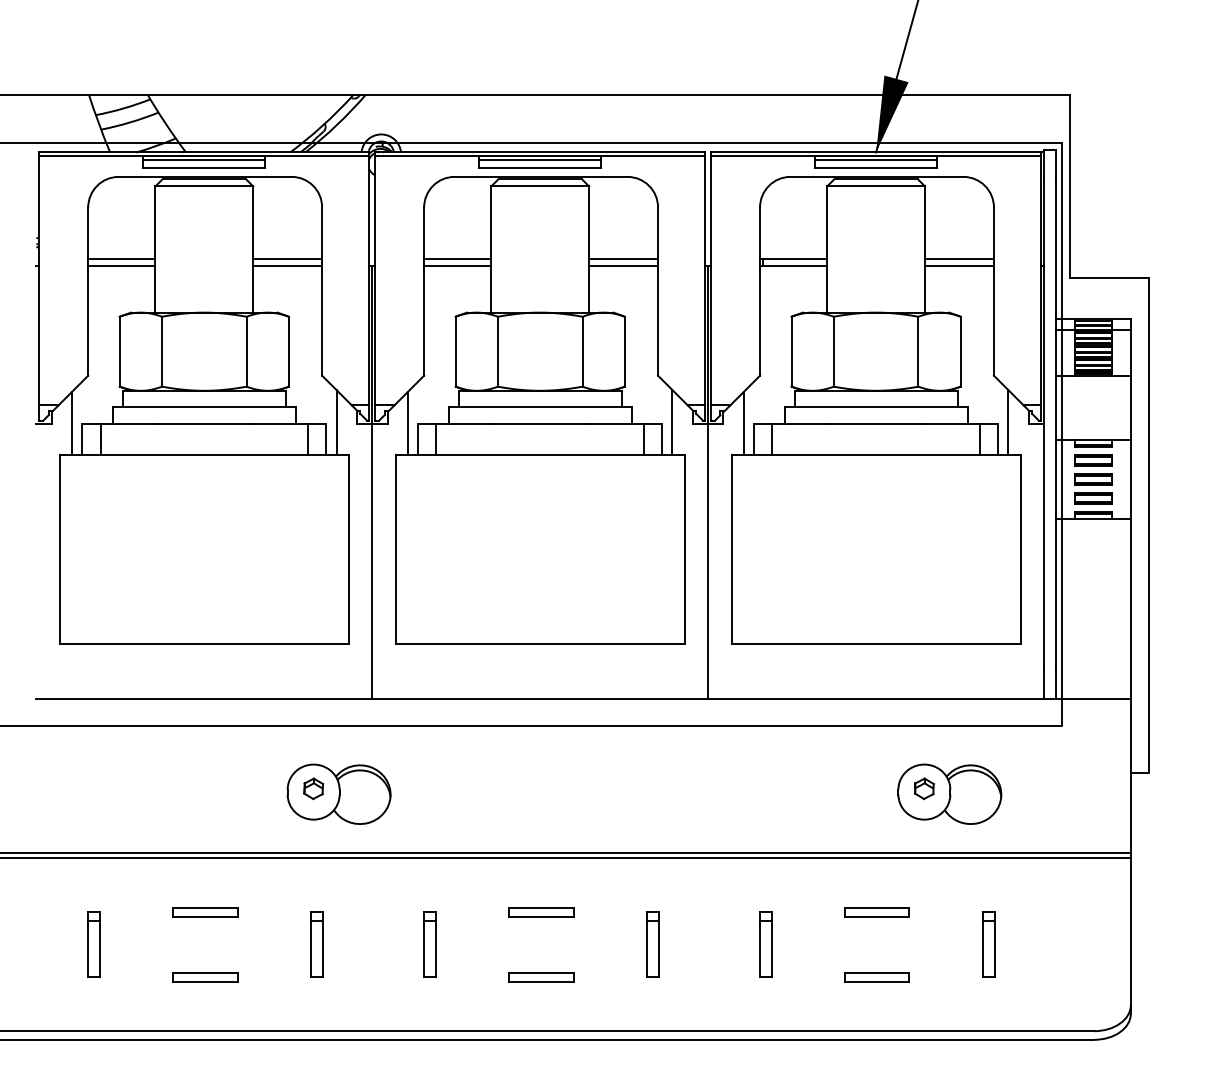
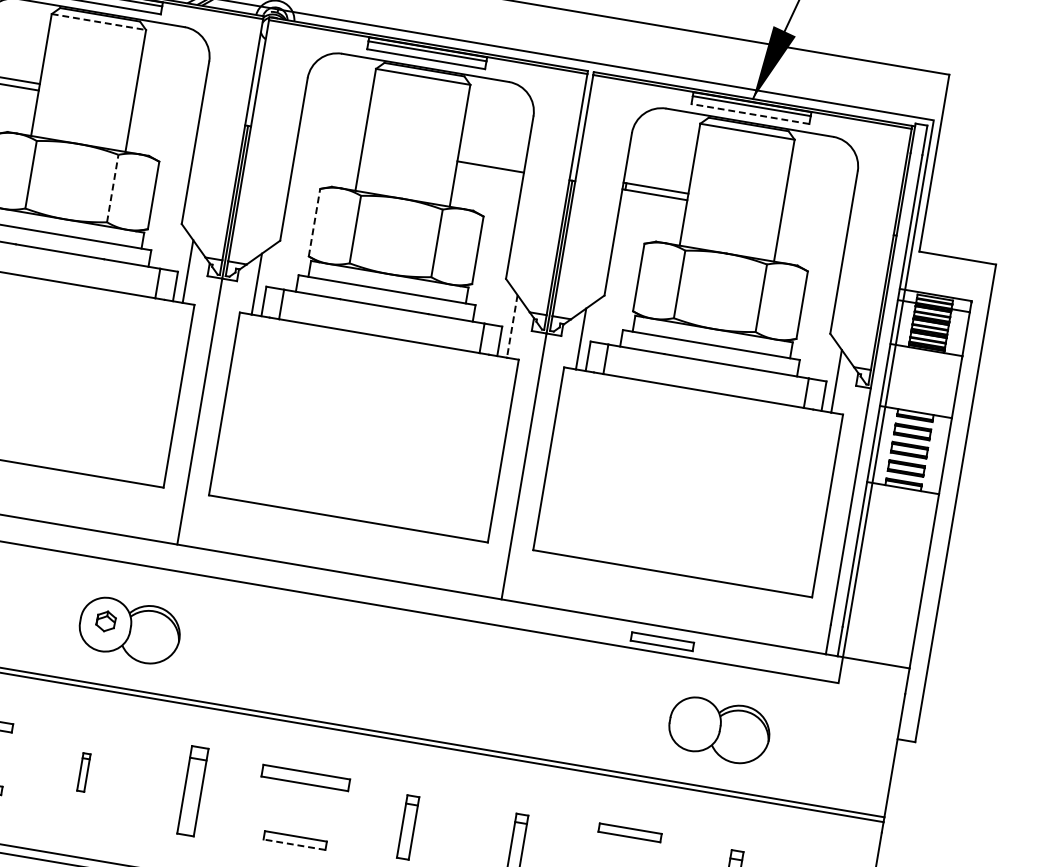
line: (875, 168) -> (749, 114), solid -> dashed
line: (204, 186) -> (99, 22), solid -> dashed
line: (287, 258) -> (167, 105), removed
line: (457, 258) -> (331, 133), removed
line: (623, 258) -> (491, 160), removed
line: (958, 258) -> (815, 214), removed
line: (287, 265) -> (166, 112), removed
line: (457, 265) -> (330, 139), removed
line: (958, 265) -> (814, 221), removed
line: (246, 351) -> (112, 188), solid -> dashed
line: (455, 351) -> (314, 222), solid -> dashed
line: (672, 423) -> (512, 327), solid -> dashed
part: (876, 714) -> (661, 641), added
part: (924, 788) -> (695, 720), removed
part: (541, 912) -> (305, 778), size x1.4
part: (316, 944) -> (83, 772), size x0.6
part: (429, 944) -> (192, 790), size x1.4
line: (540, 981) -> (293, 844), solid -> dashed

